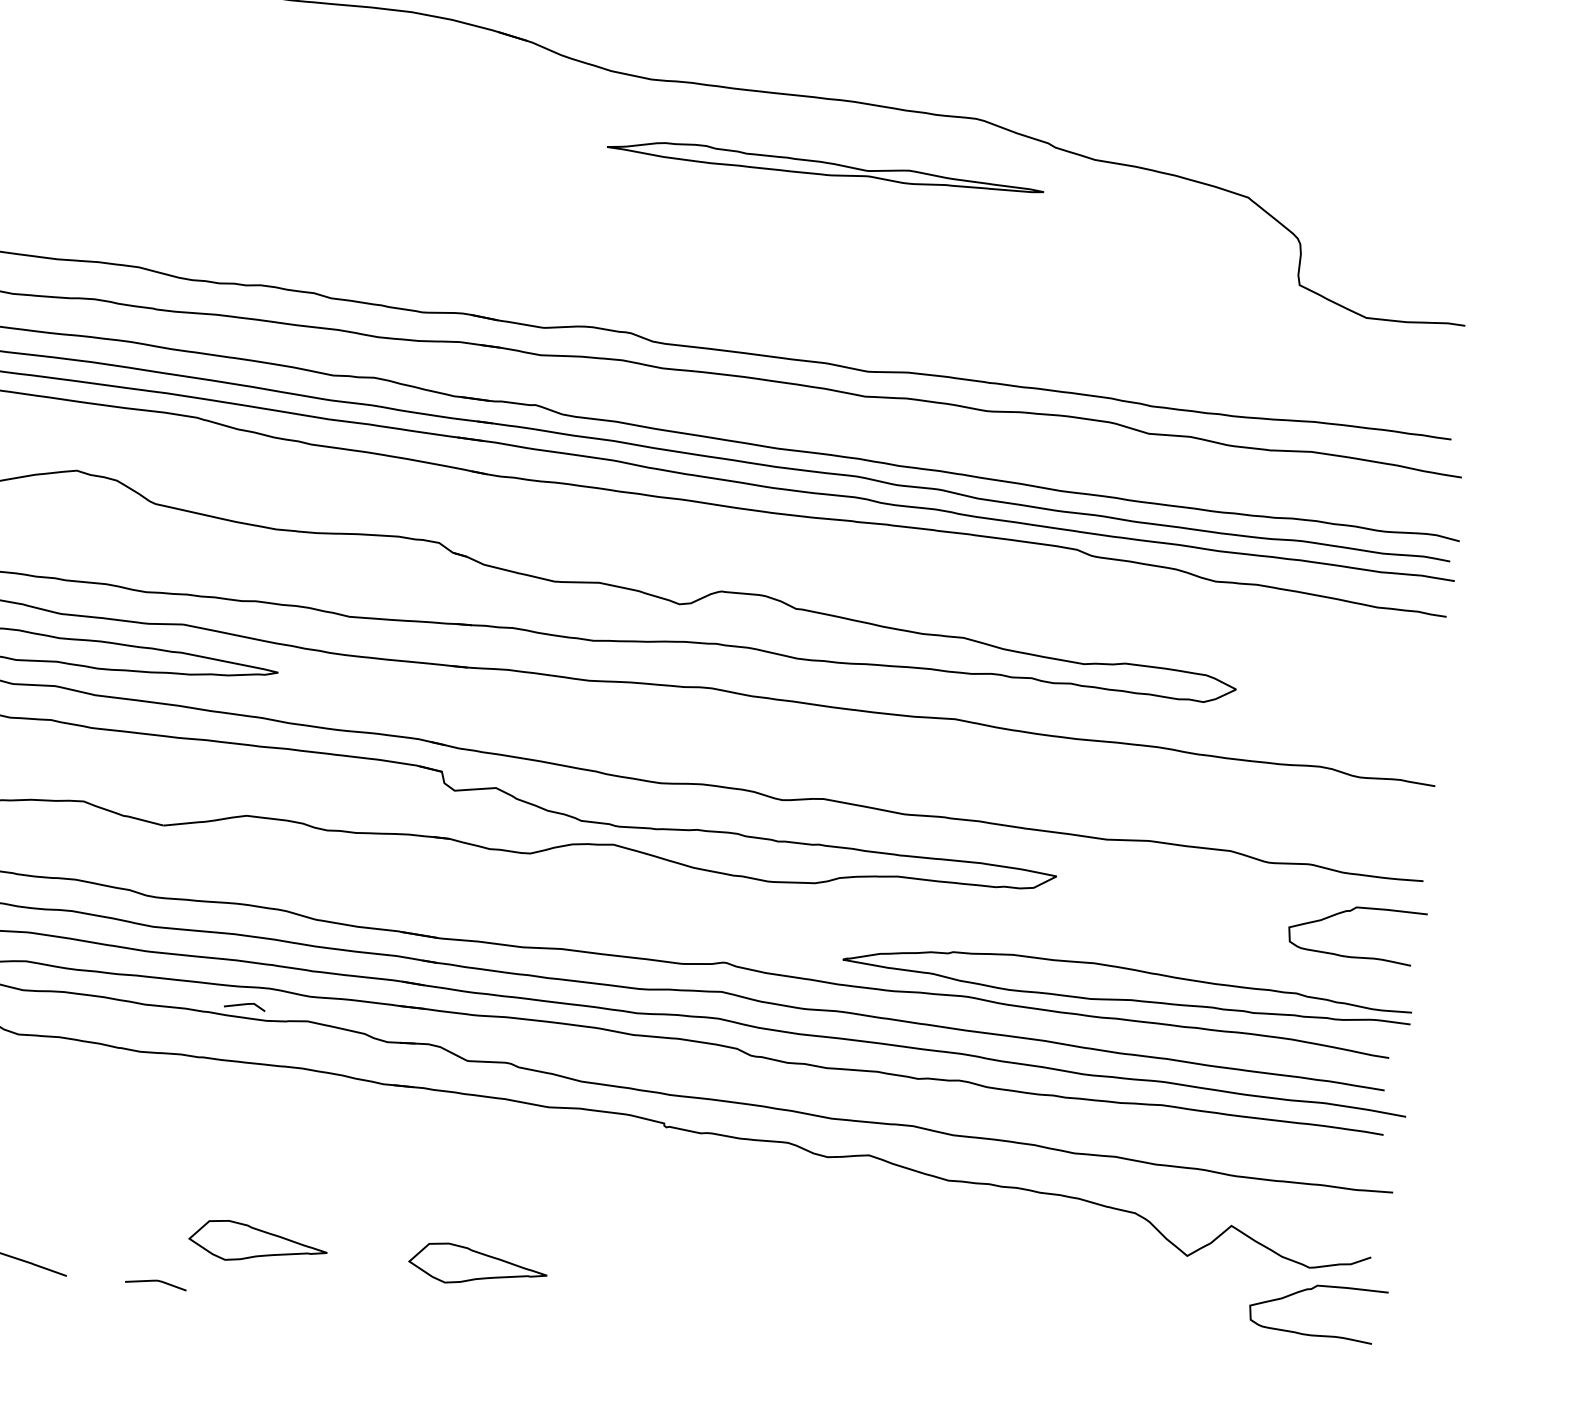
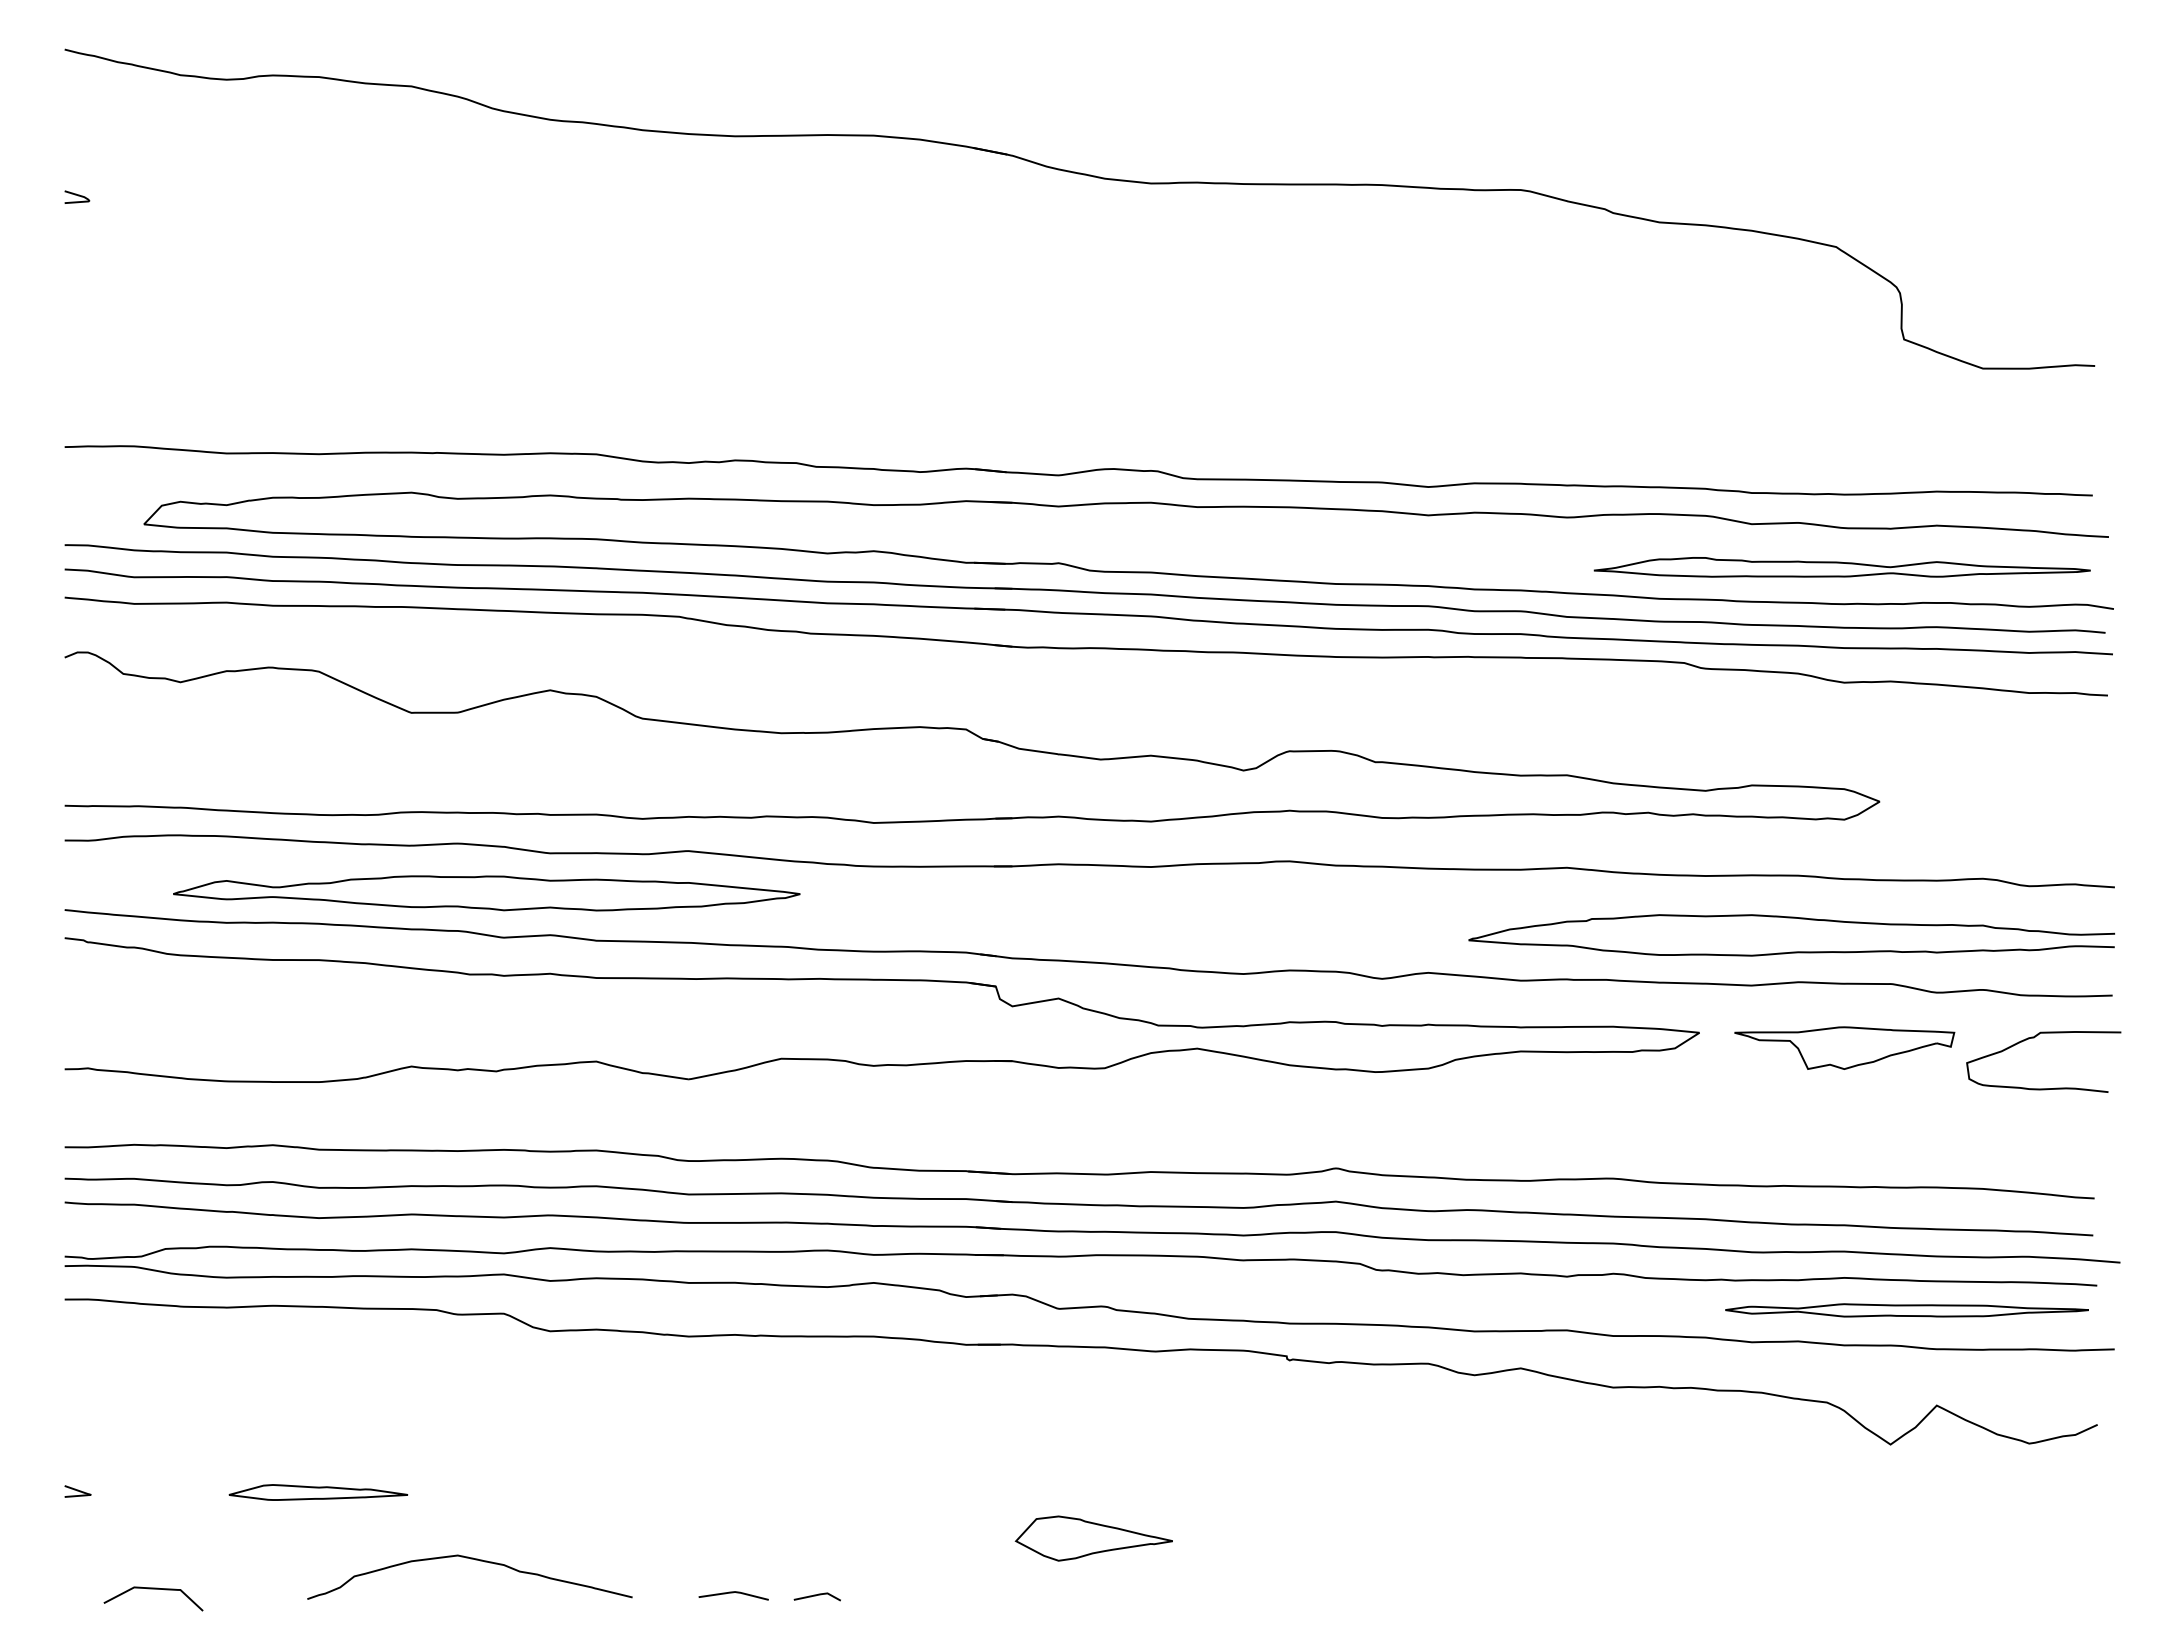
part: (825, 166) -> (1841, 567), moved
part: (1182, 902) -> (1844, 1047), added
curve: (1125, 998) -> (1791, 951), moved
line: (244, 1005) -> (816, 1596), moved
part: (1213, 1139) -> (1906, 1310), added
part: (257, 1243) -> (843, 1538), removed
curve: (1311, 1290) -> (2034, 1468), removed

